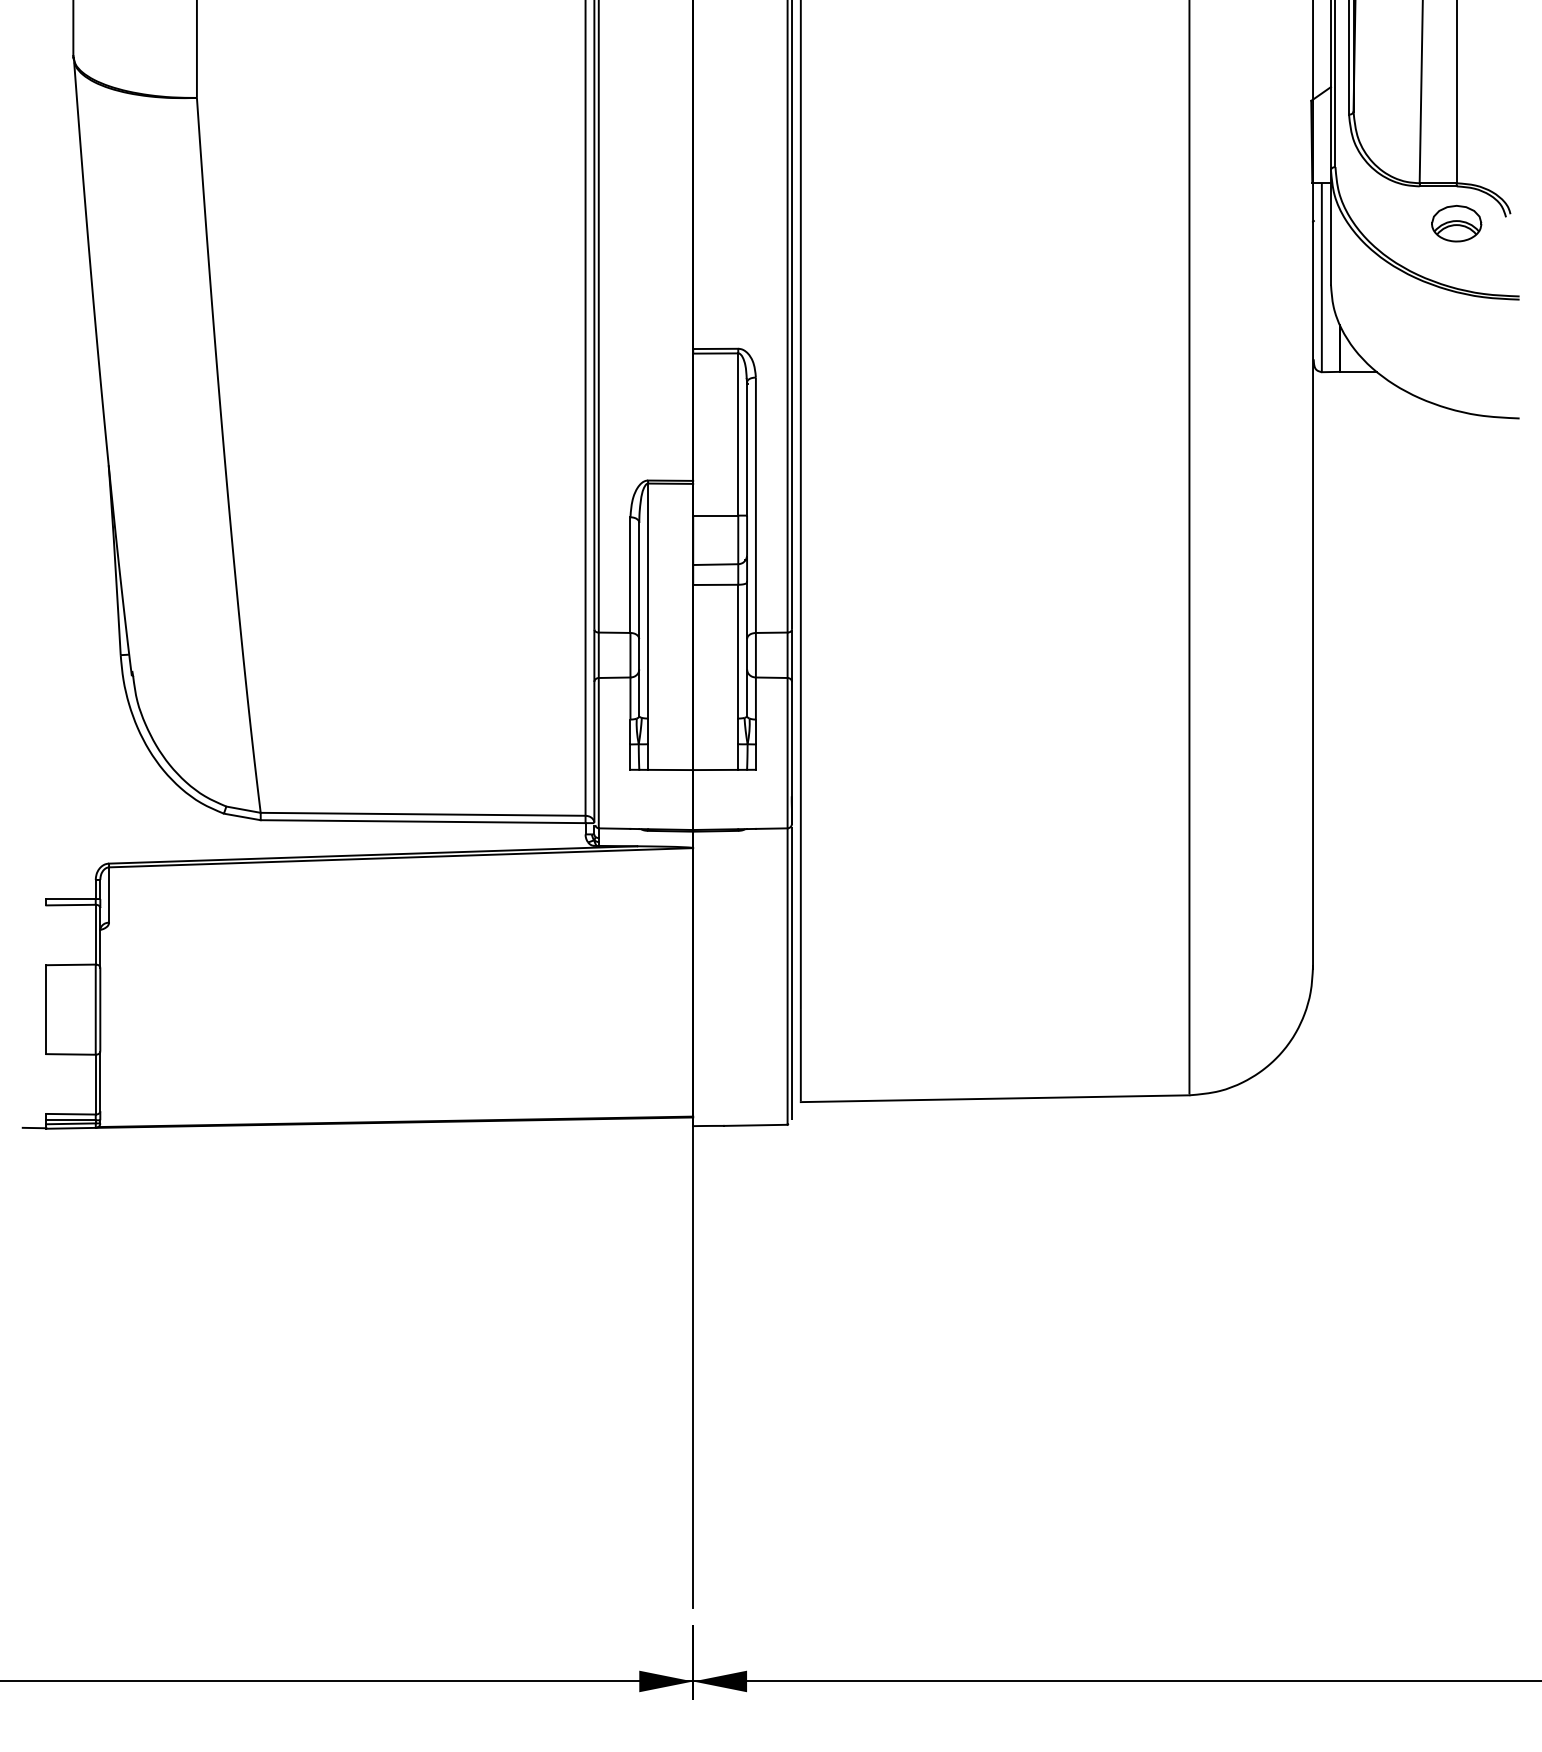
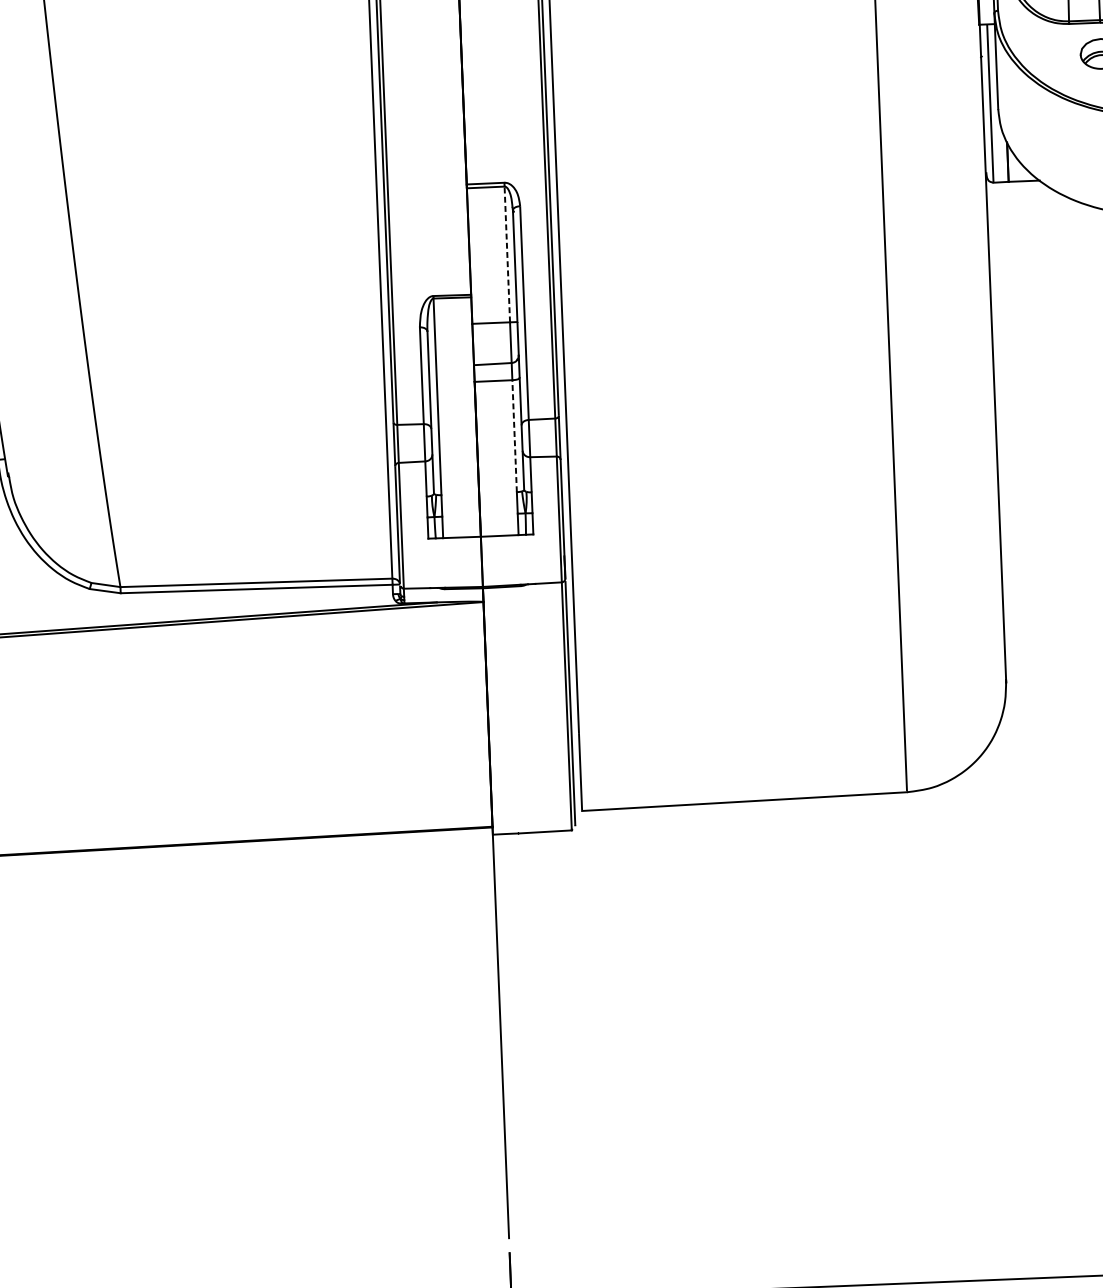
line: (738, 434) -> (507, 254), solid -> dashed
line: (738, 651) -> (514, 436), solid -> dashed

